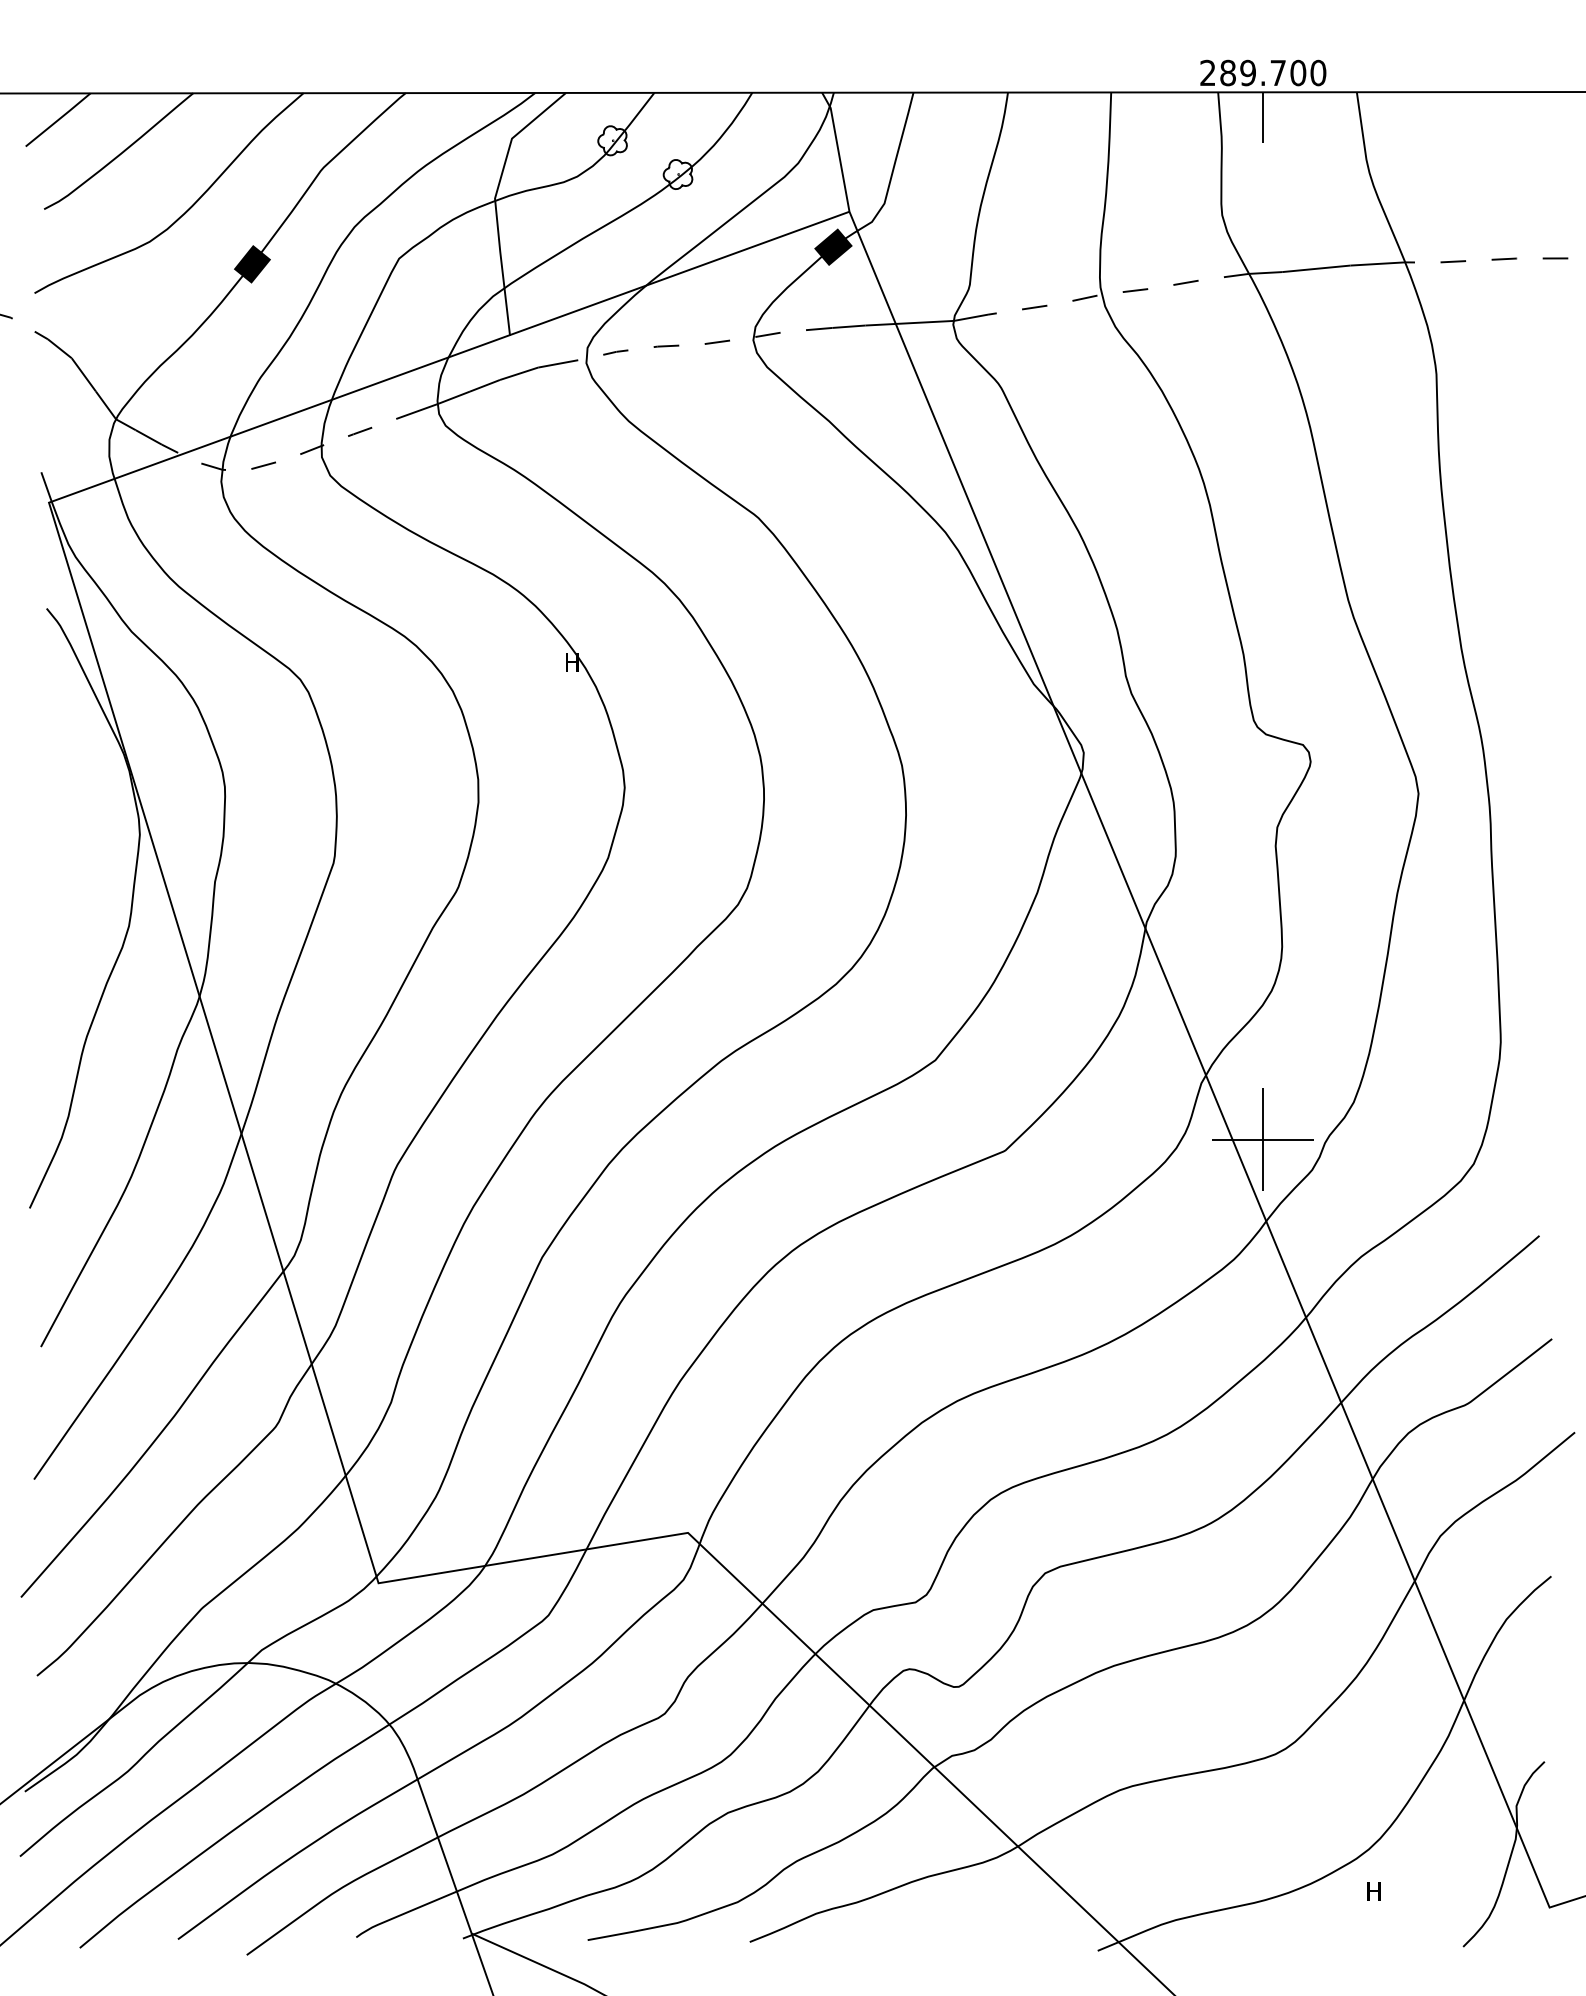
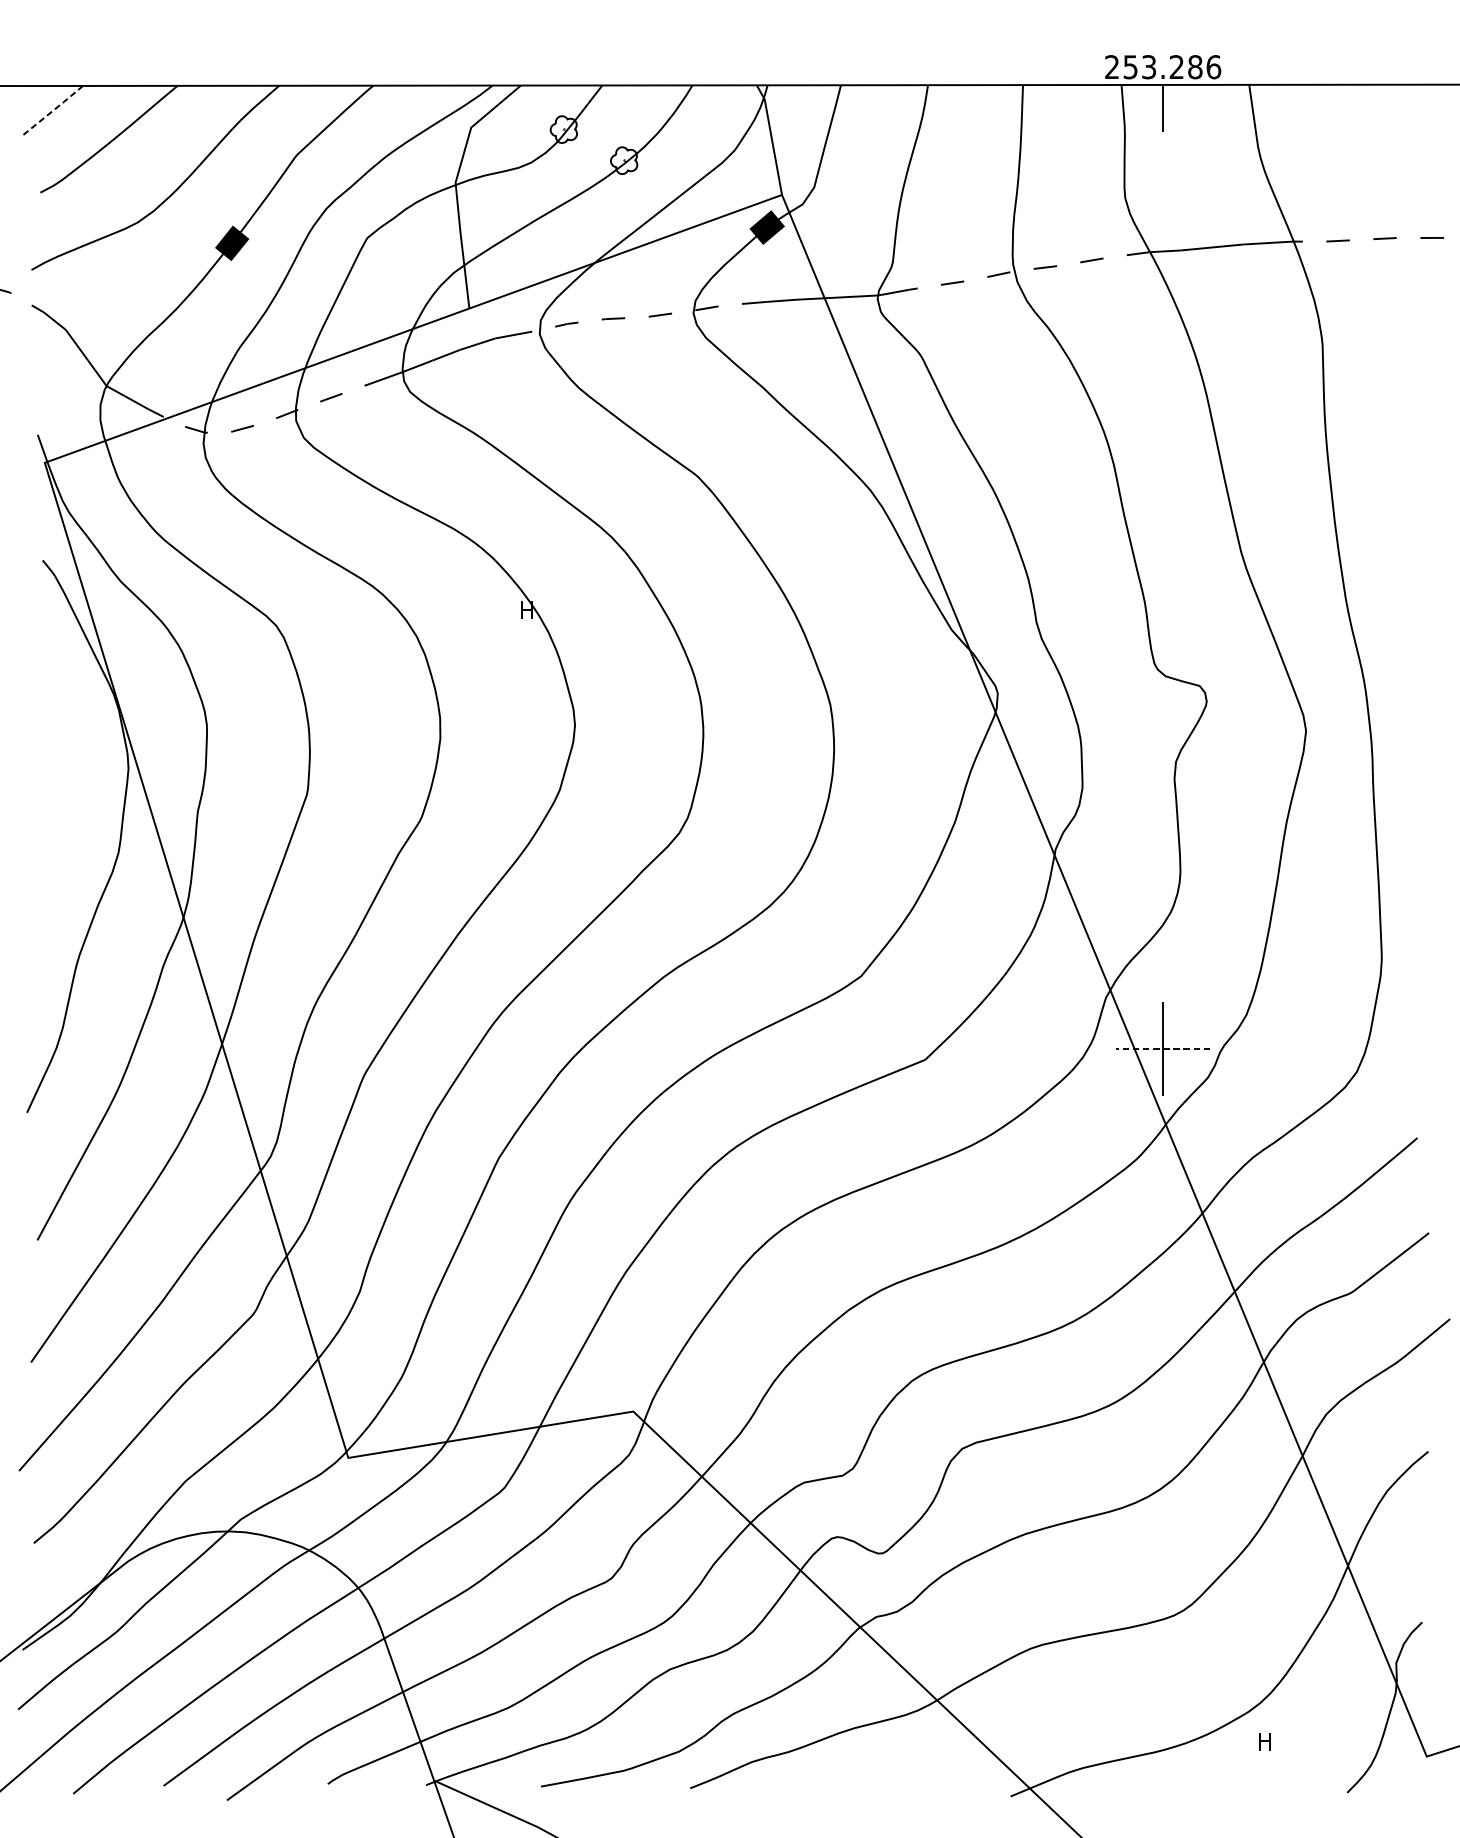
text: (1273, 72) -> (1172, 66), 289.700 -> 253.286
line: (58, 119) -> (53, 109), solid -> dashed
line: (1262, 1139) -> (1162, 1049), solid -> dashed

